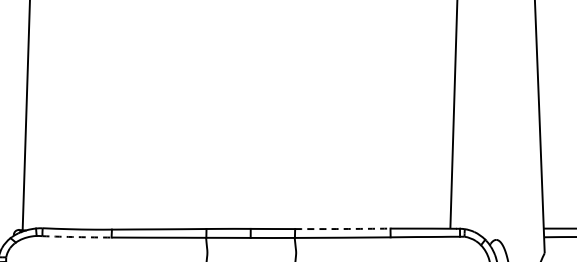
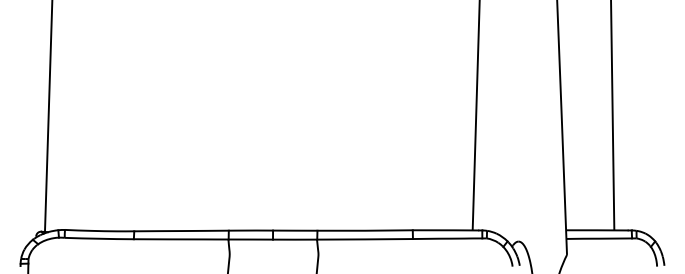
arc: (343, 228) -> (365, 230), dashed -> solid
arc: (77, 236) -> (99, 238), dashed -> solid

